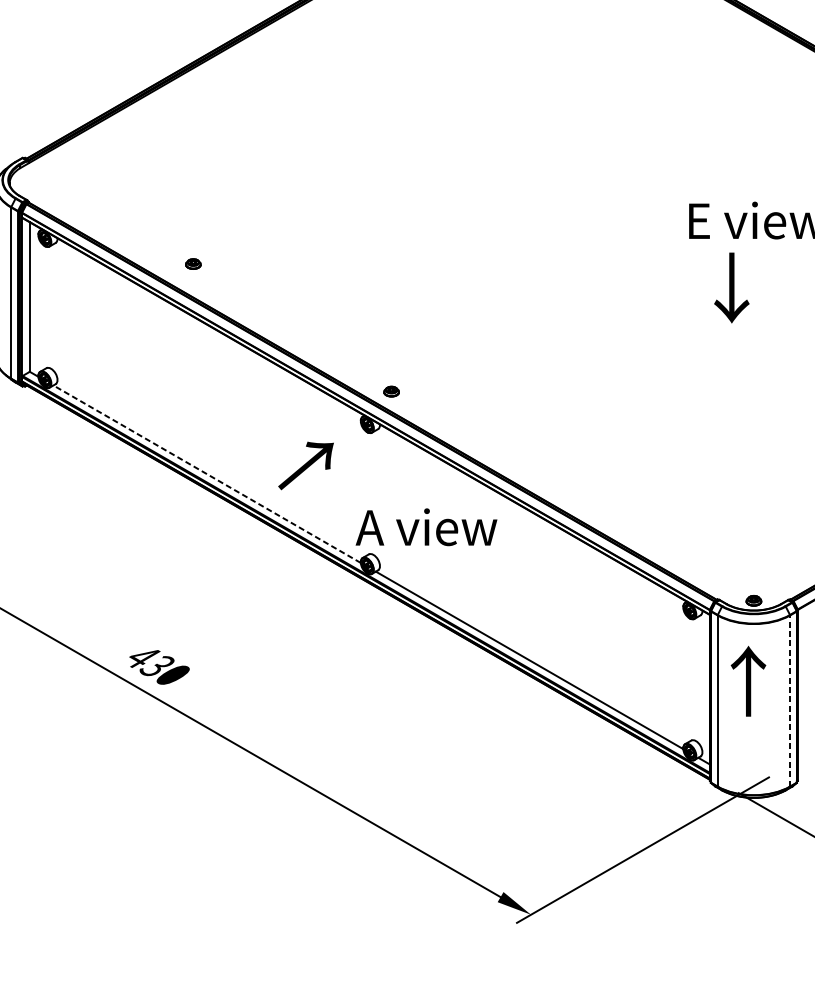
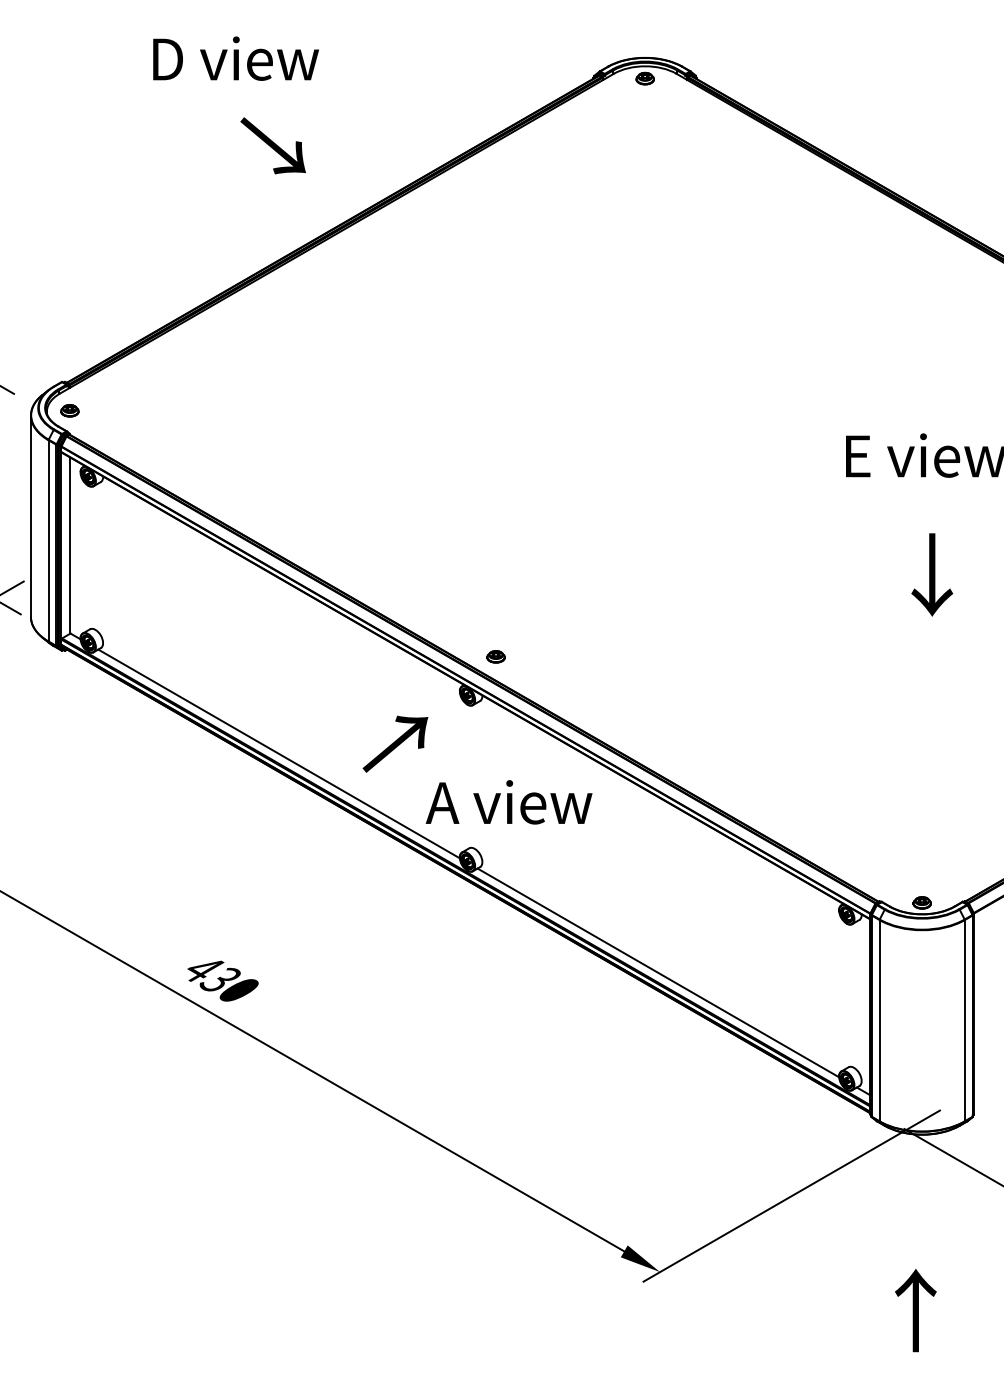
part: (193, 263) -> (69, 410), moved
text: (732, 287) -> (932, 574), moved
line: (207, 473) -> (279, 753), dashed -> solid
text: (425, 527) -> (508, 802), moved
text: (748, 681) -> (915, 1310), moved
line: (789, 700) -> (964, 1020), dashed -> solid

